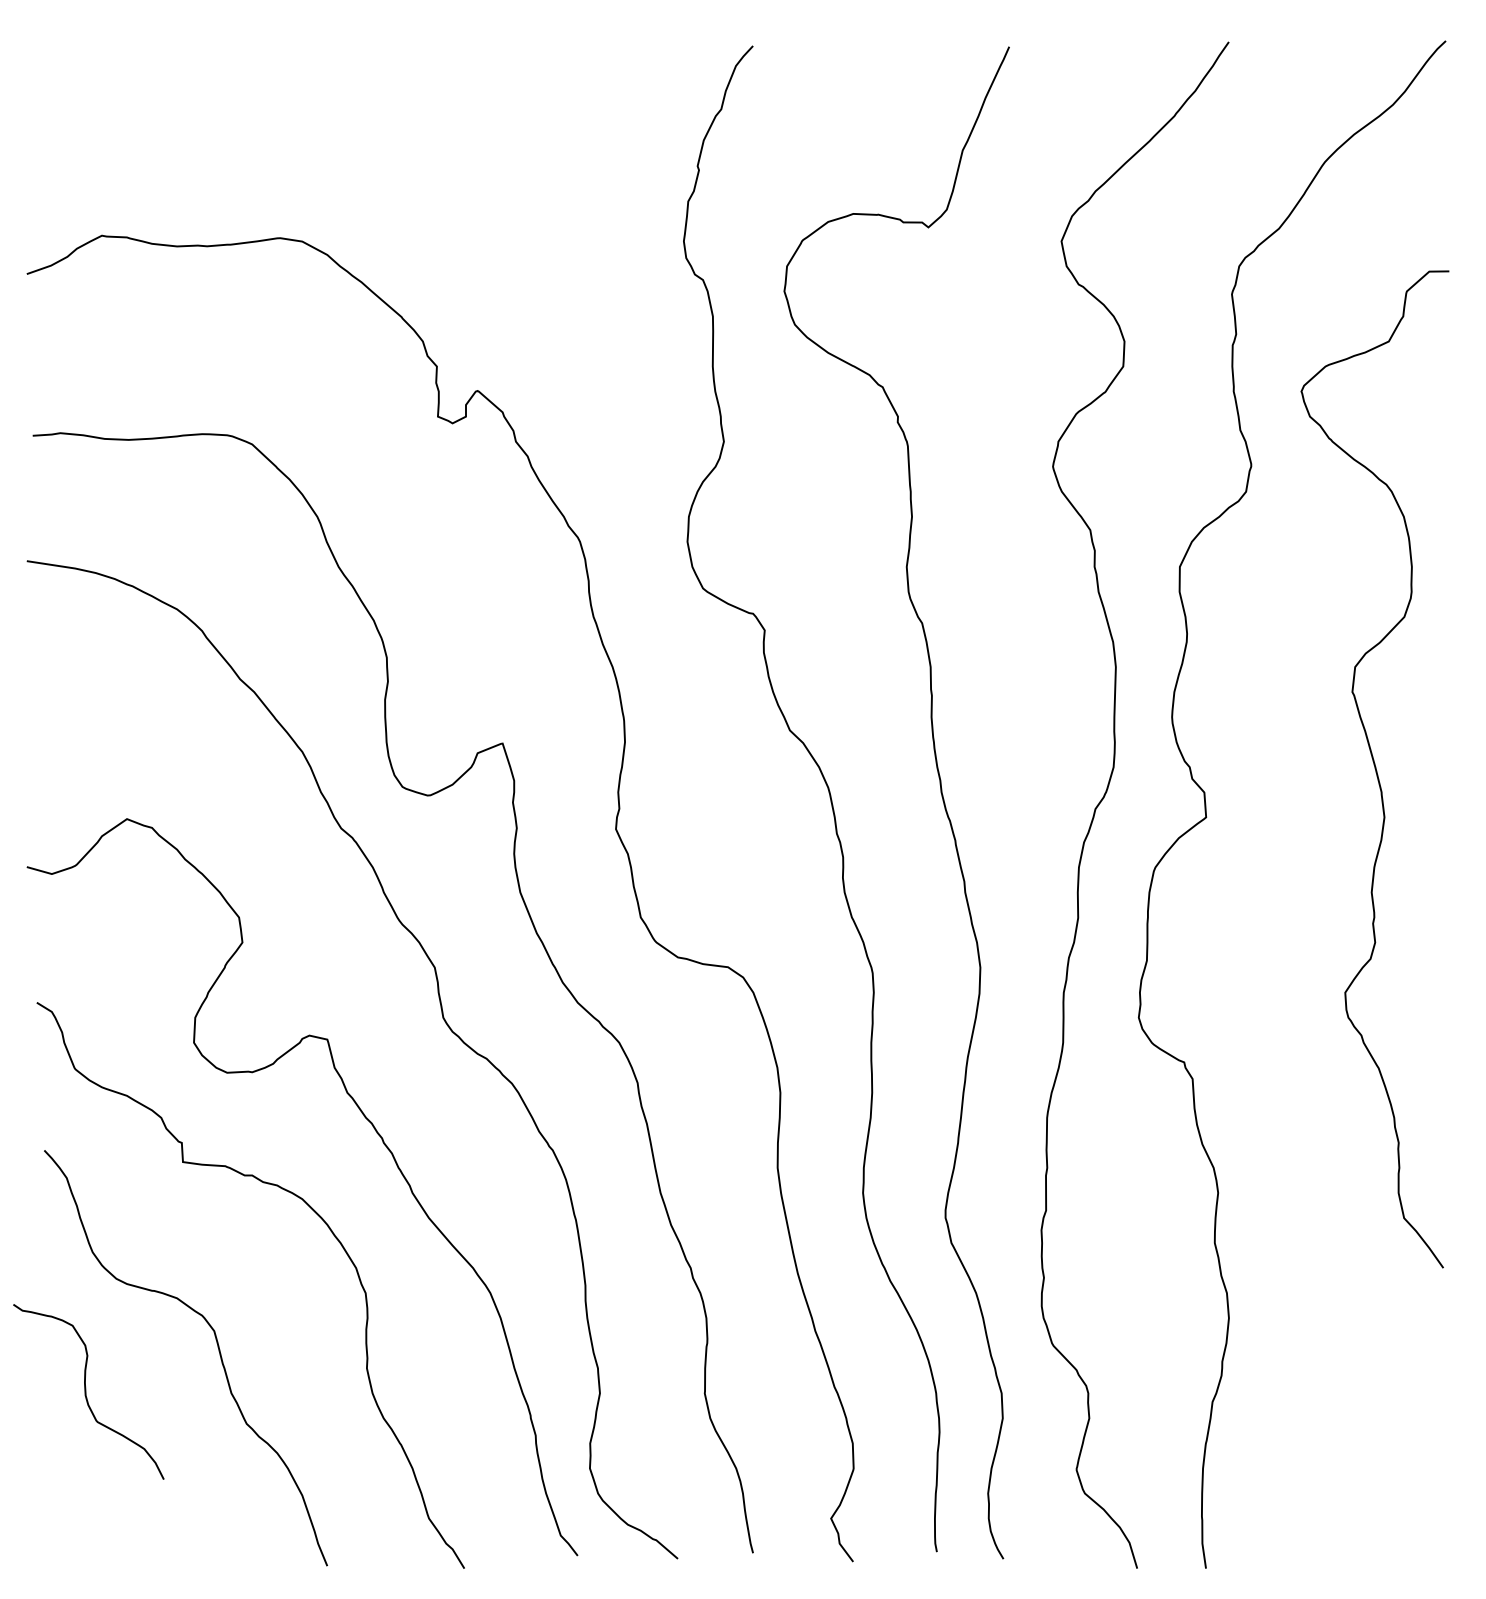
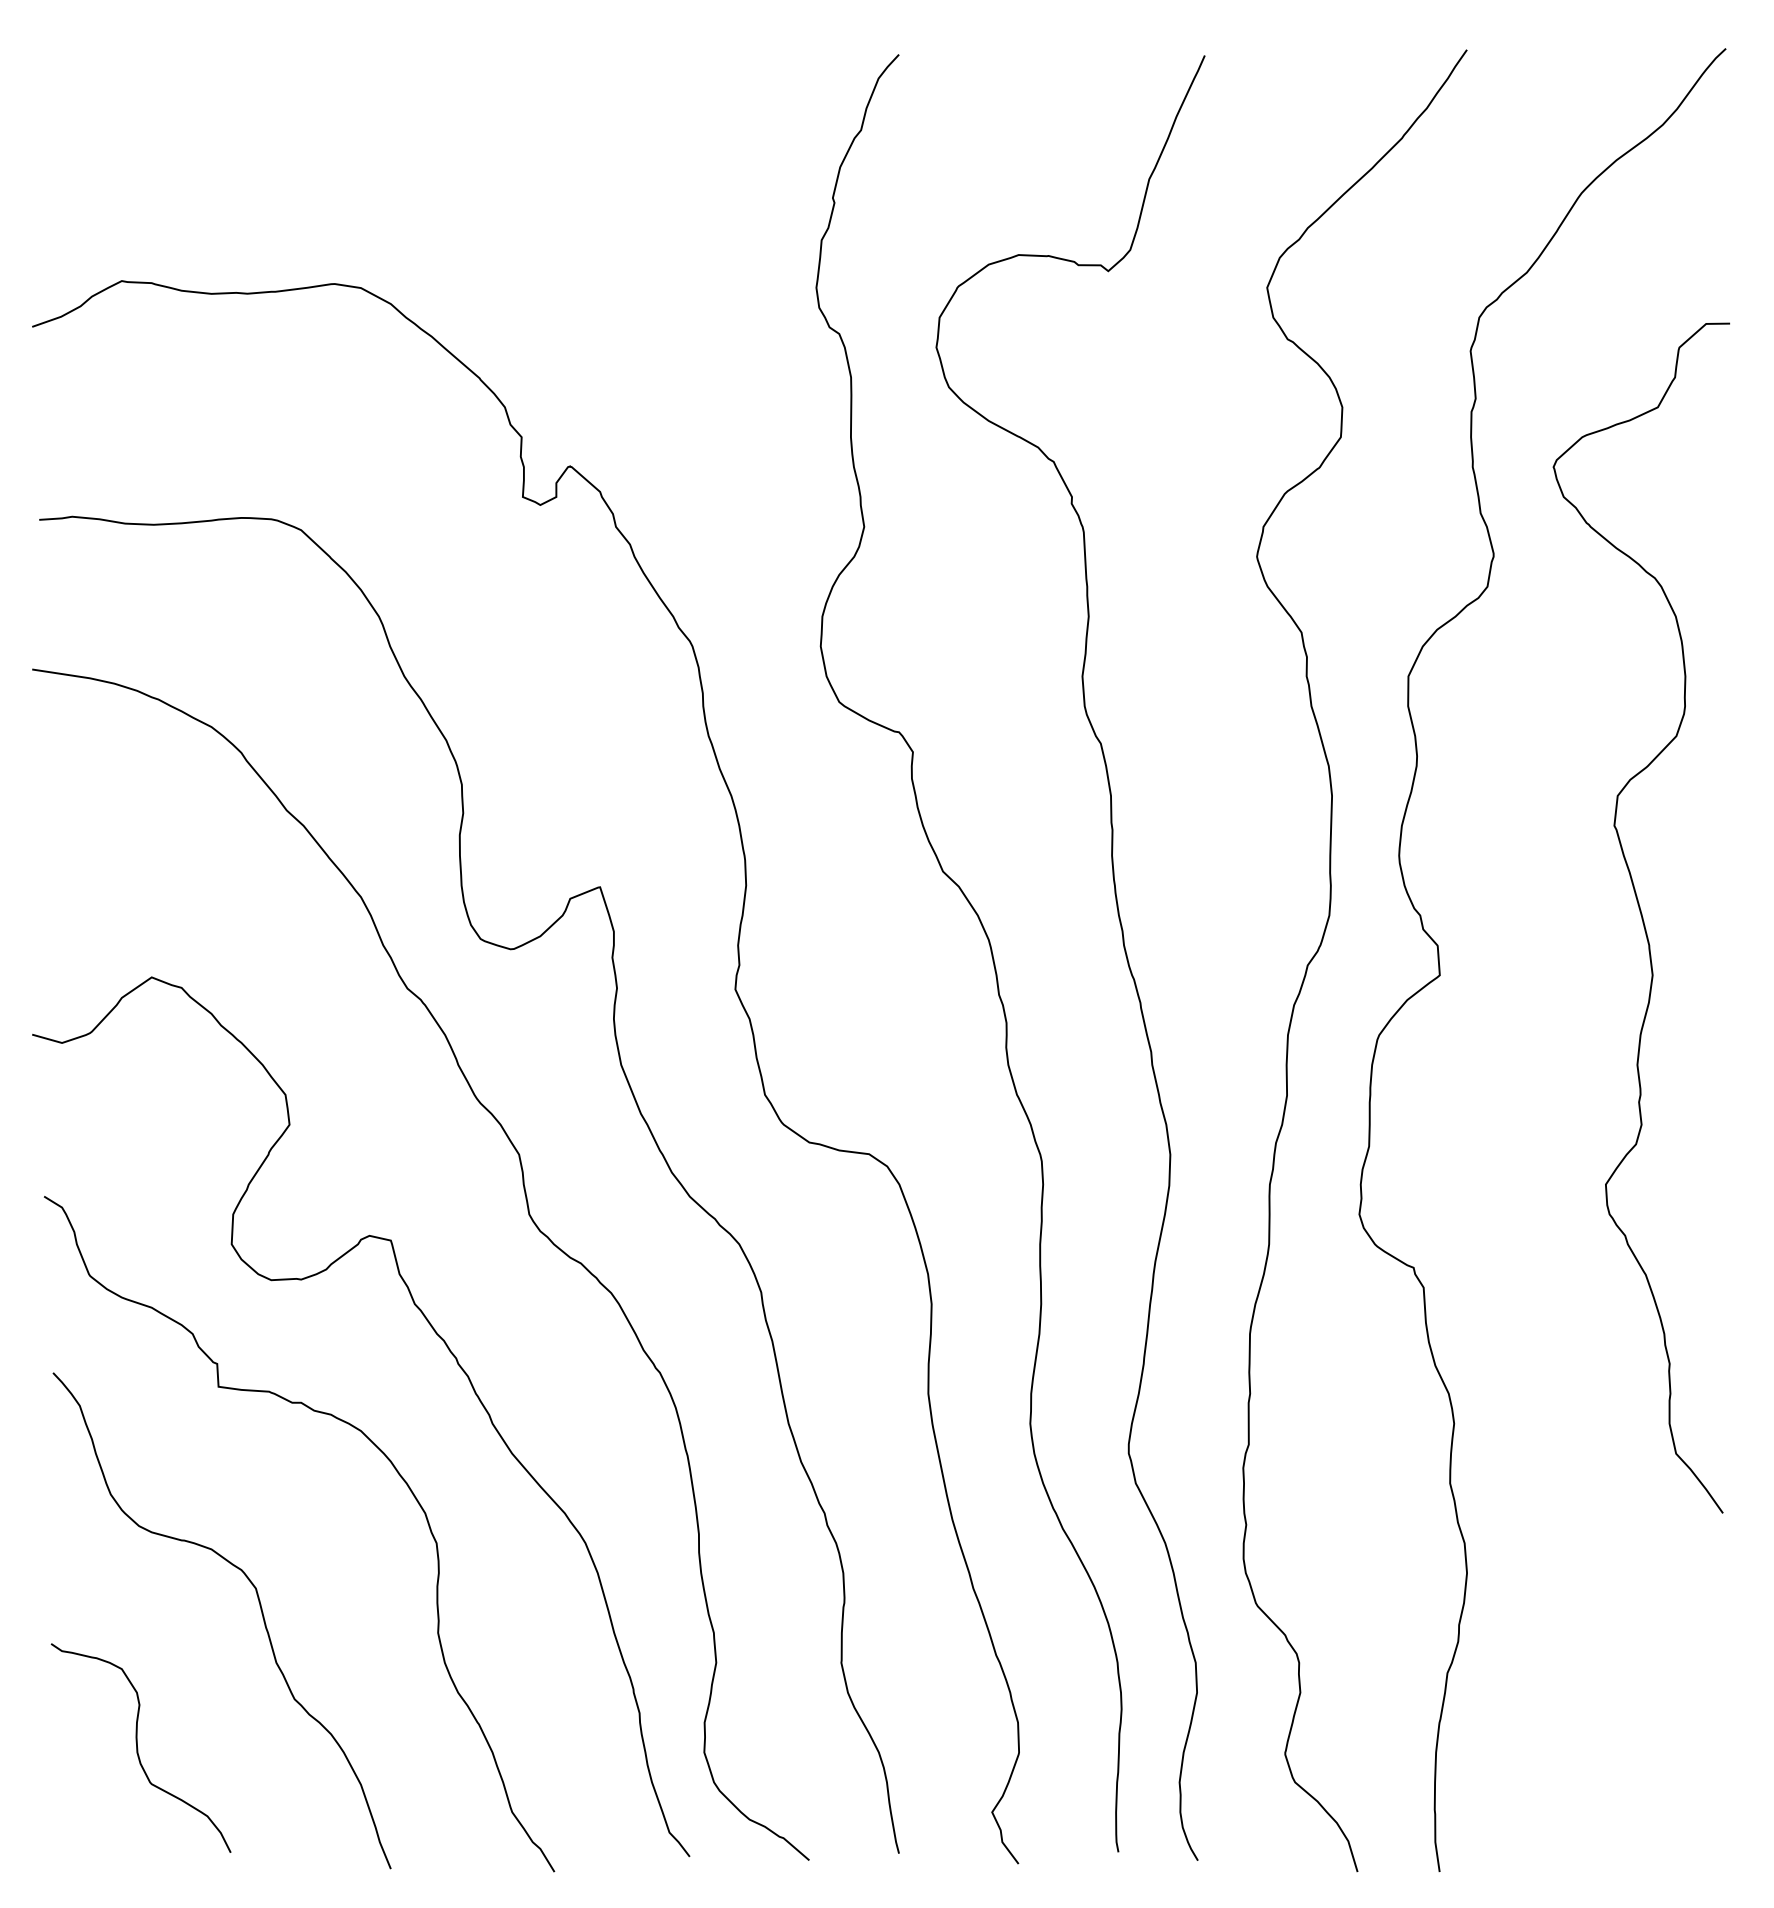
curve: (86, 1392) -> (138, 1748), moved

